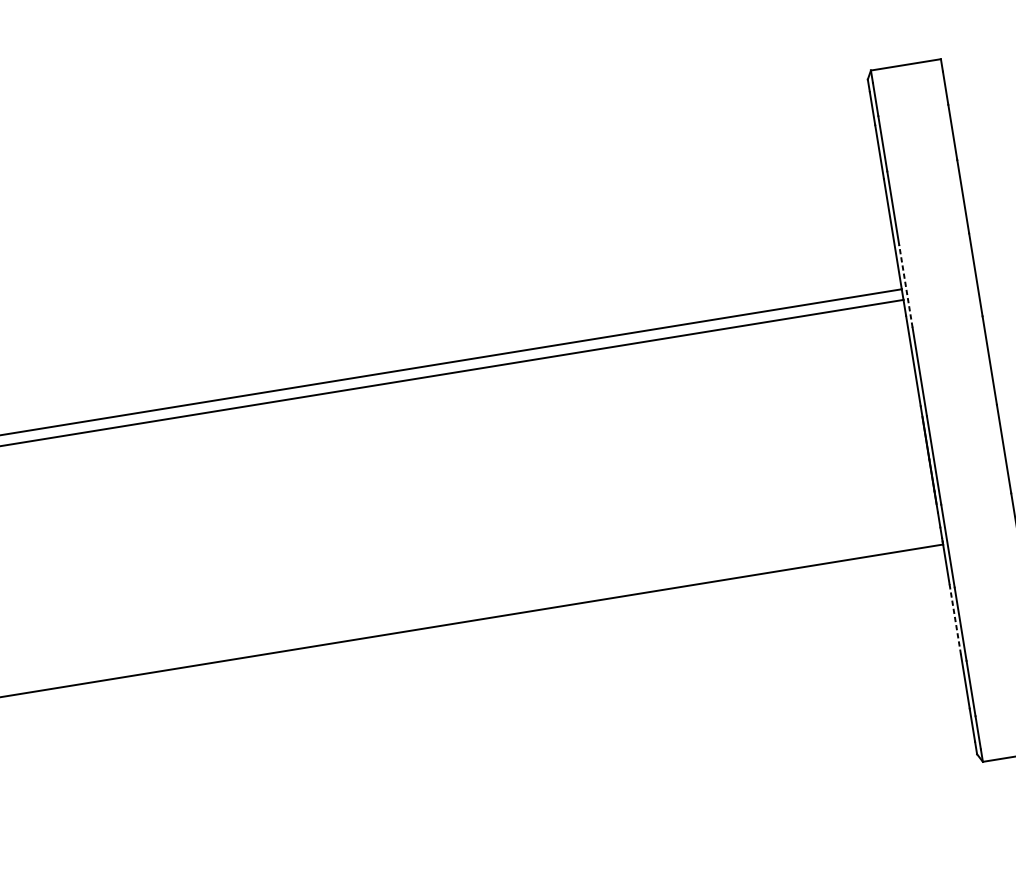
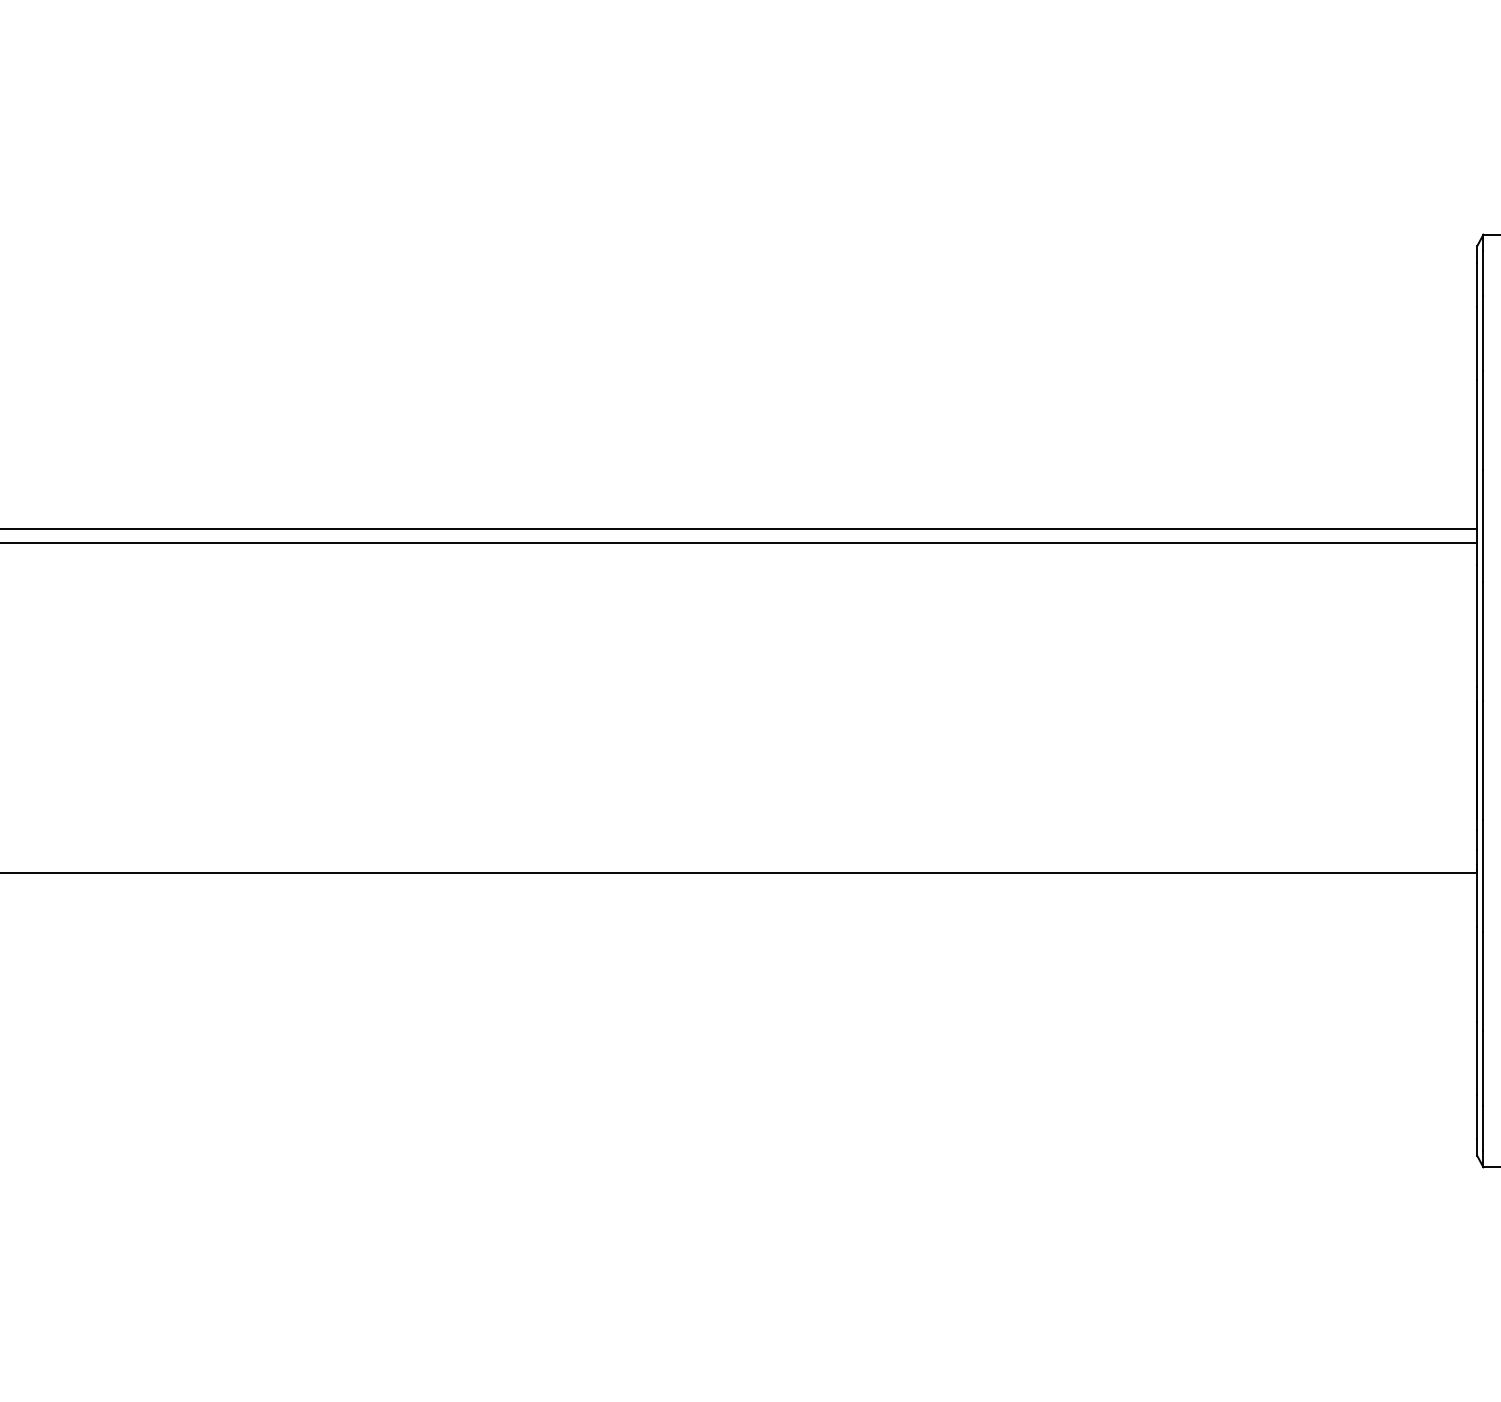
line: (905, 286) -> (1483, 525), dashed -> solid
line: (955, 619) -> (1477, 974), dashed -> solid

